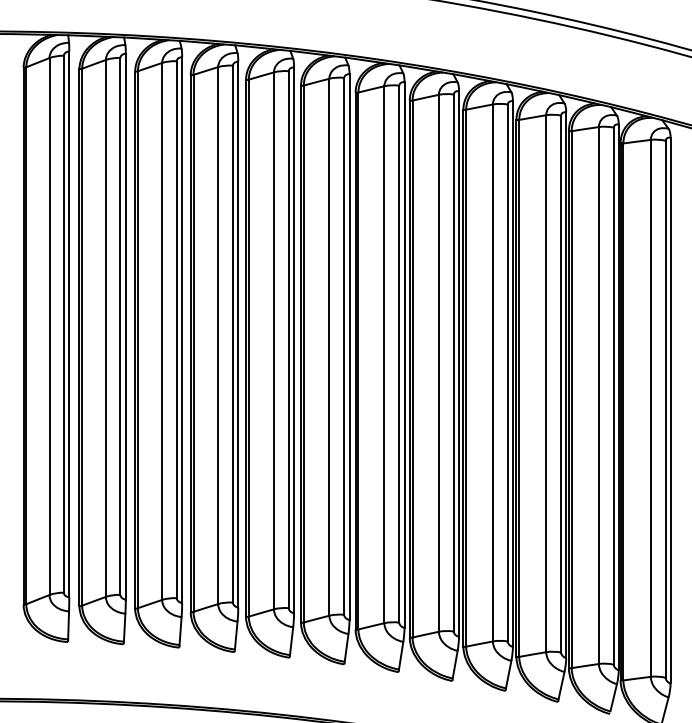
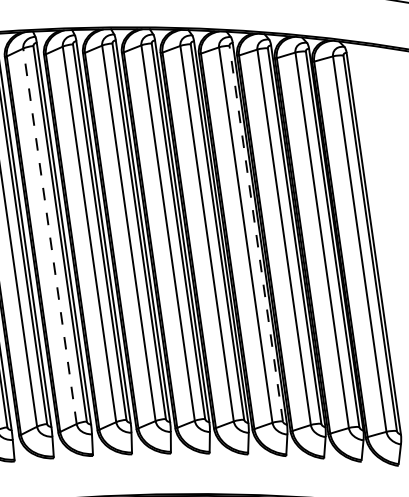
line: (218, 335) -> (50, 236), solid -> dashed
line: (507, 372) -> (255, 233), solid -> dashed

